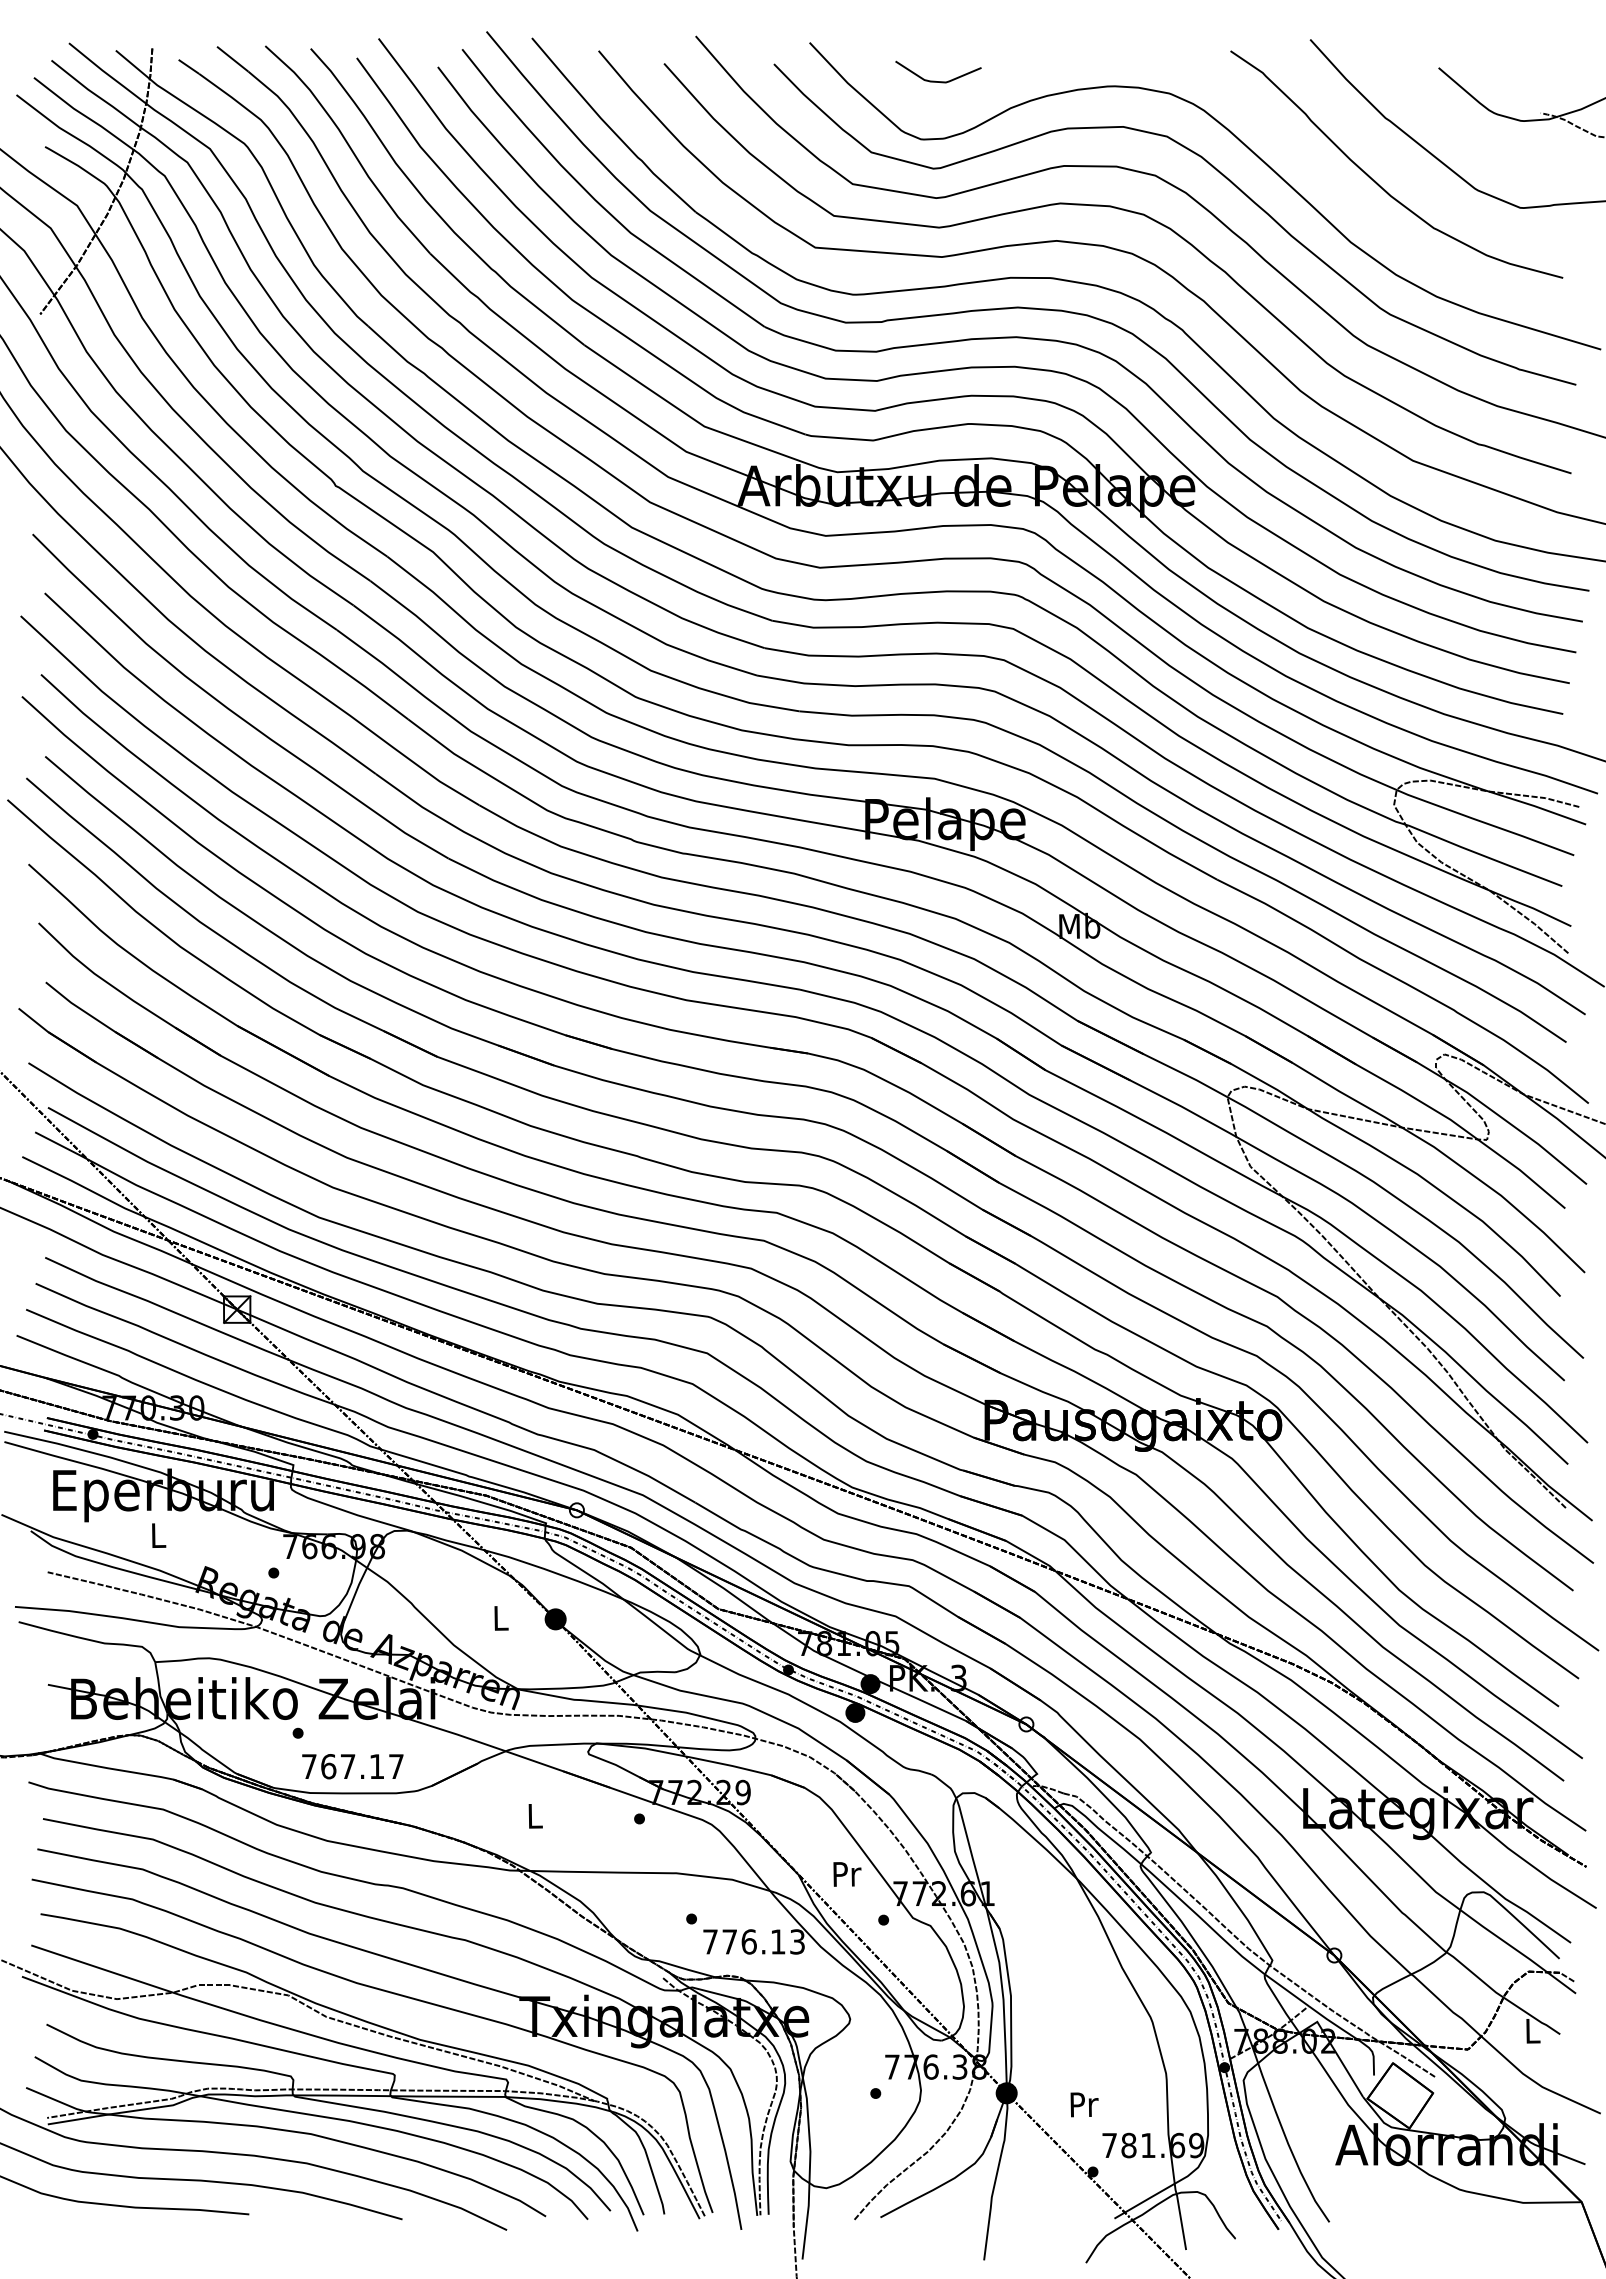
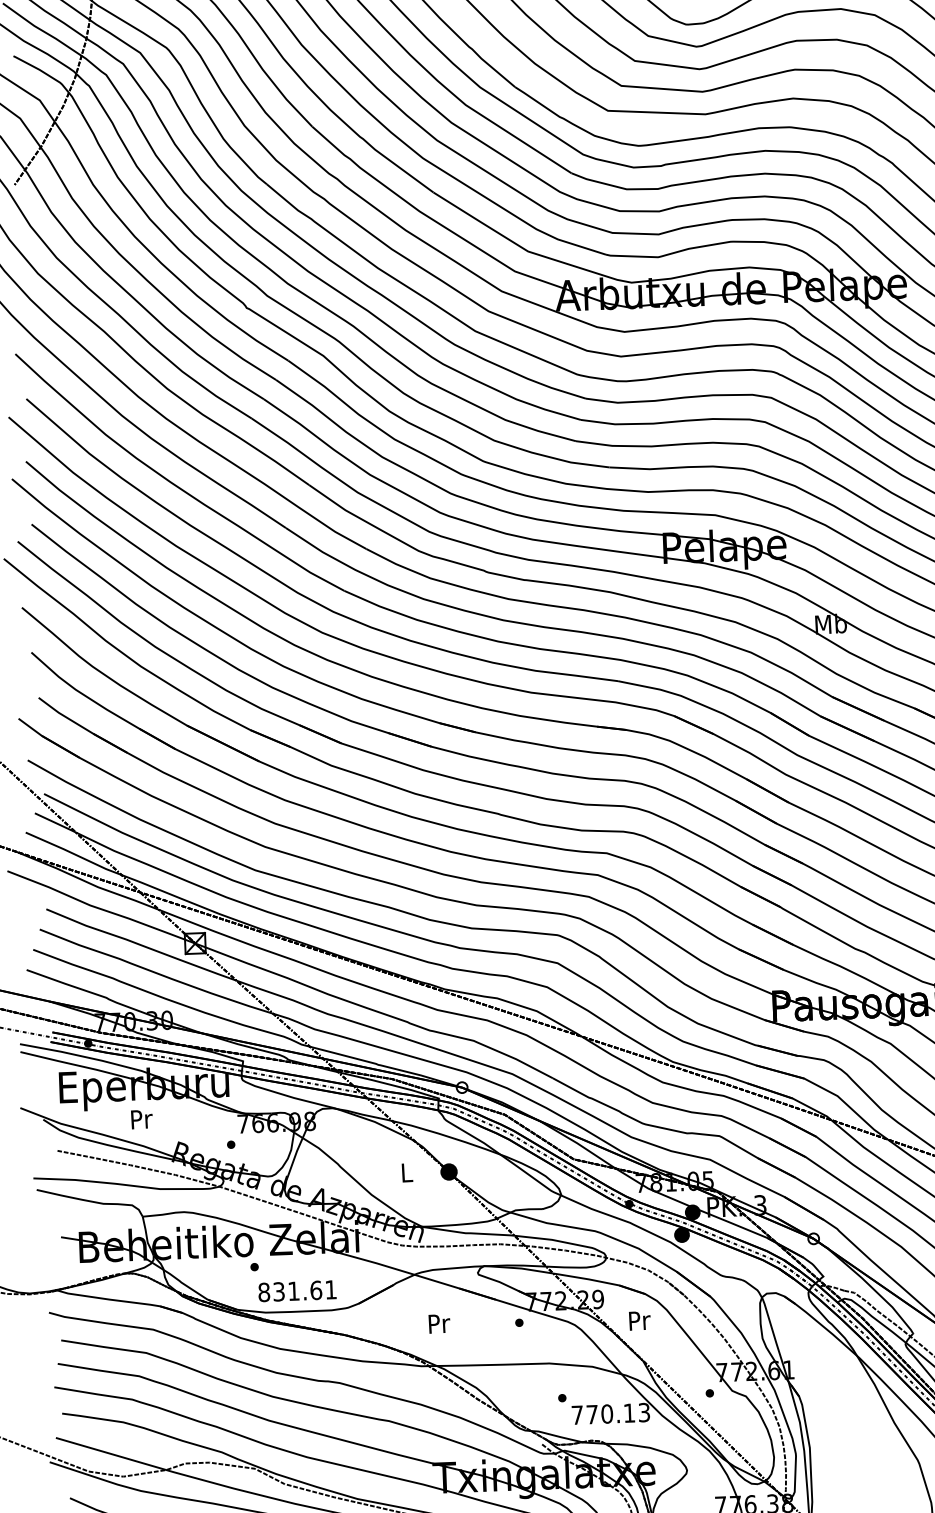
text: (159, 1535) -> (142, 1119), L -> Pr
text: (352, 1766) -> (297, 1291), 767.17 -> 831.61
text: (535, 1816) -> (439, 1324), L -> Pr
text: (847, 1874) -> (640, 1320), moved
text: (748, 1941) -> (606, 1413), 776.13 -> 770.13

